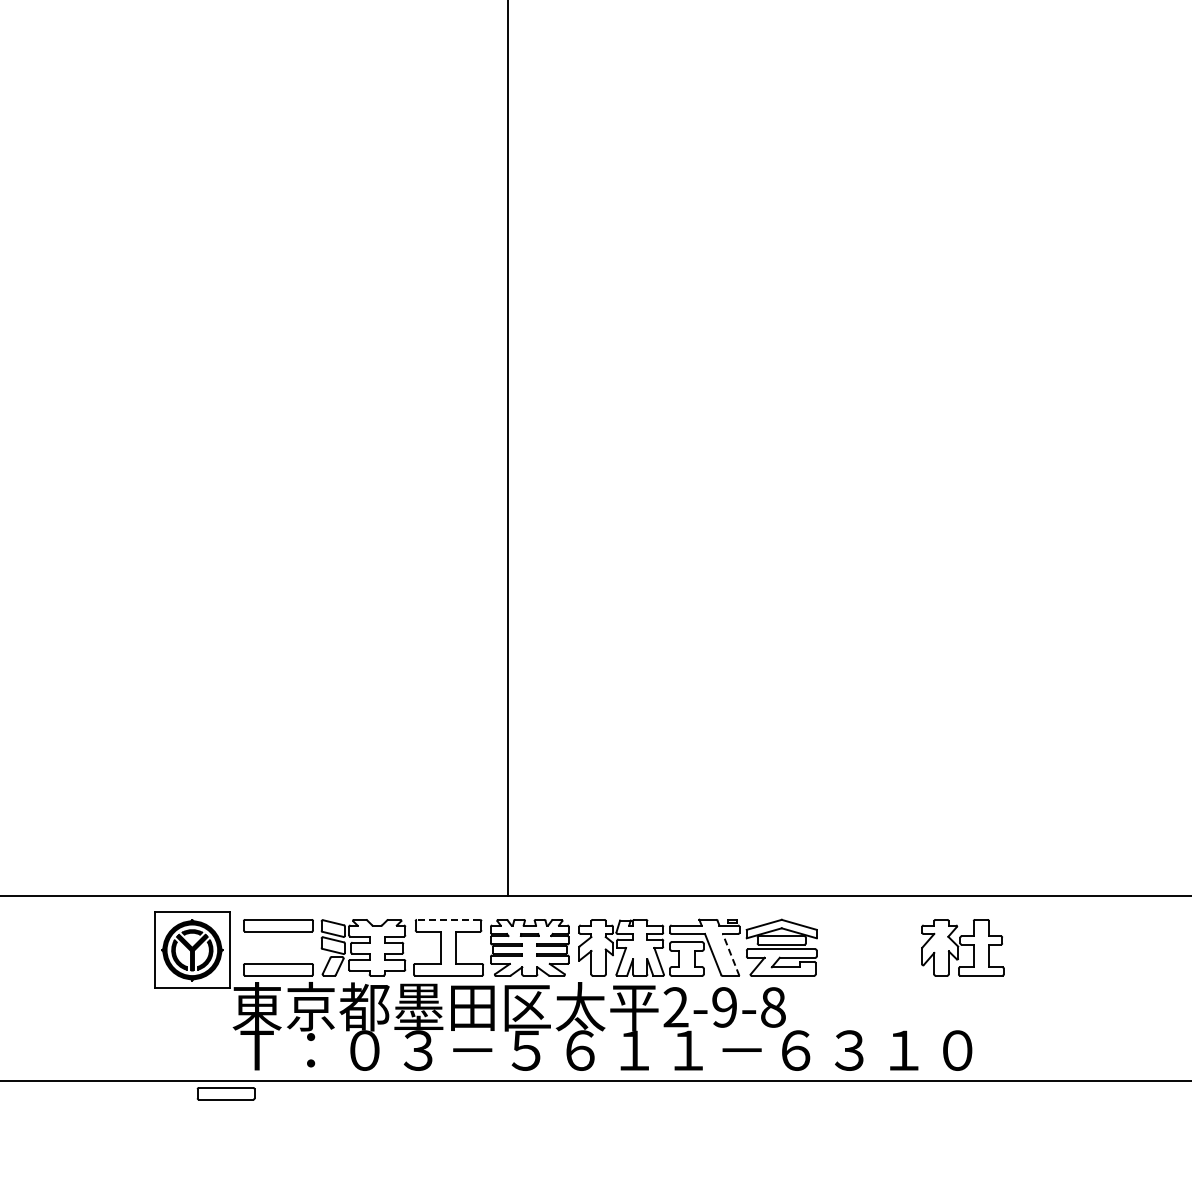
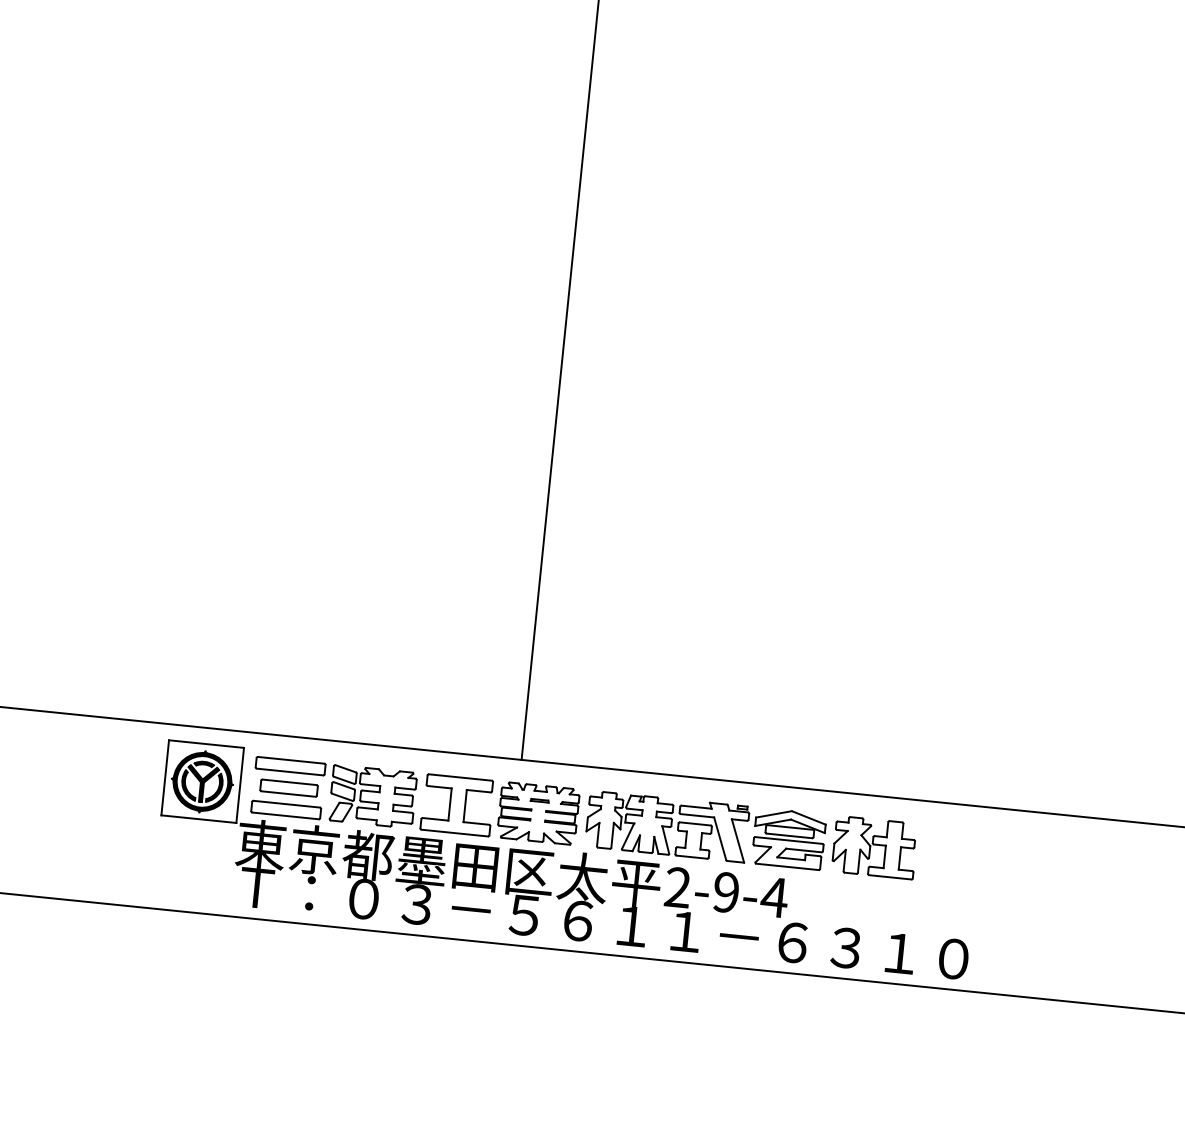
line: (448, 919) -> (460, 777), dashed -> solid
part: (962, 947) -> (874, 847), moved
line: (731, 954) -> (738, 840), dashed -> solid
text: (772, 1007) -> (773, 897), 2-9-8 -> 2-9-4
part: (225, 1093) -> (288, 787), moved

